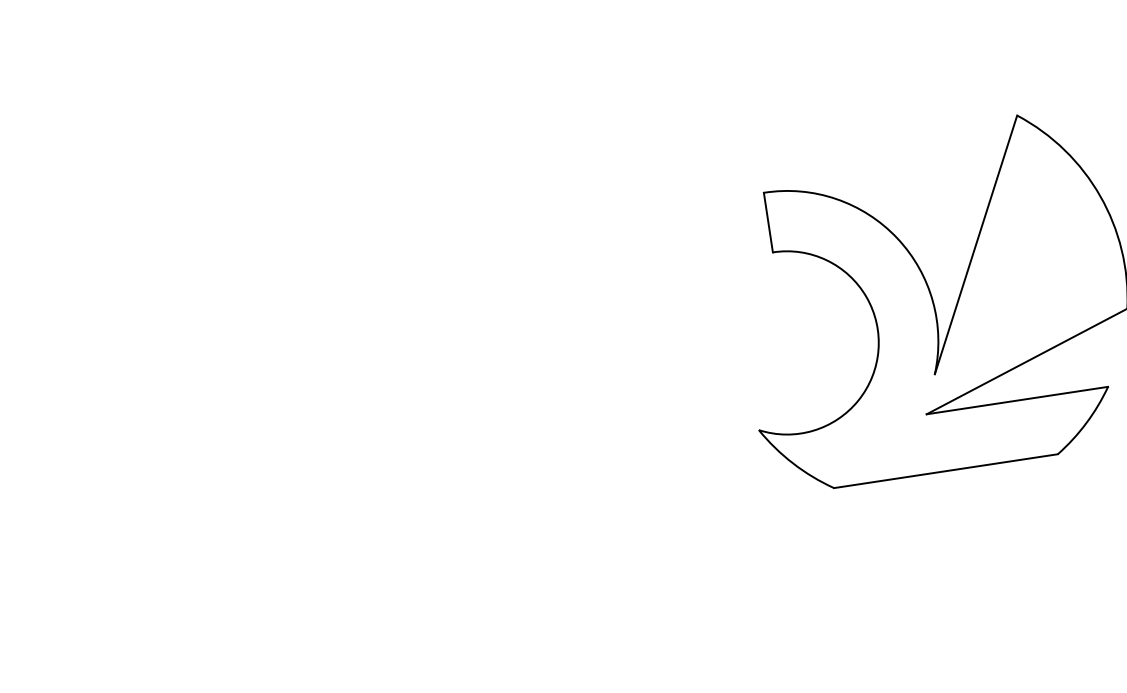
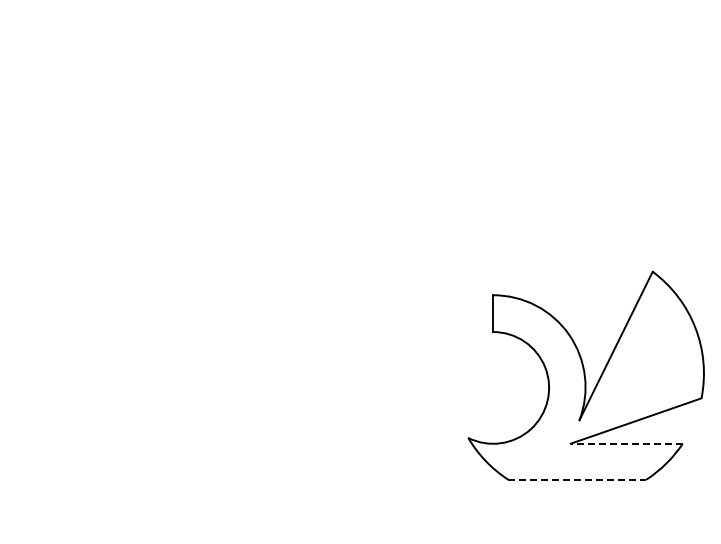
line: (1016, 400) -> (626, 443), solid -> dashed
line: (946, 470) -> (577, 479), solid -> dashed

